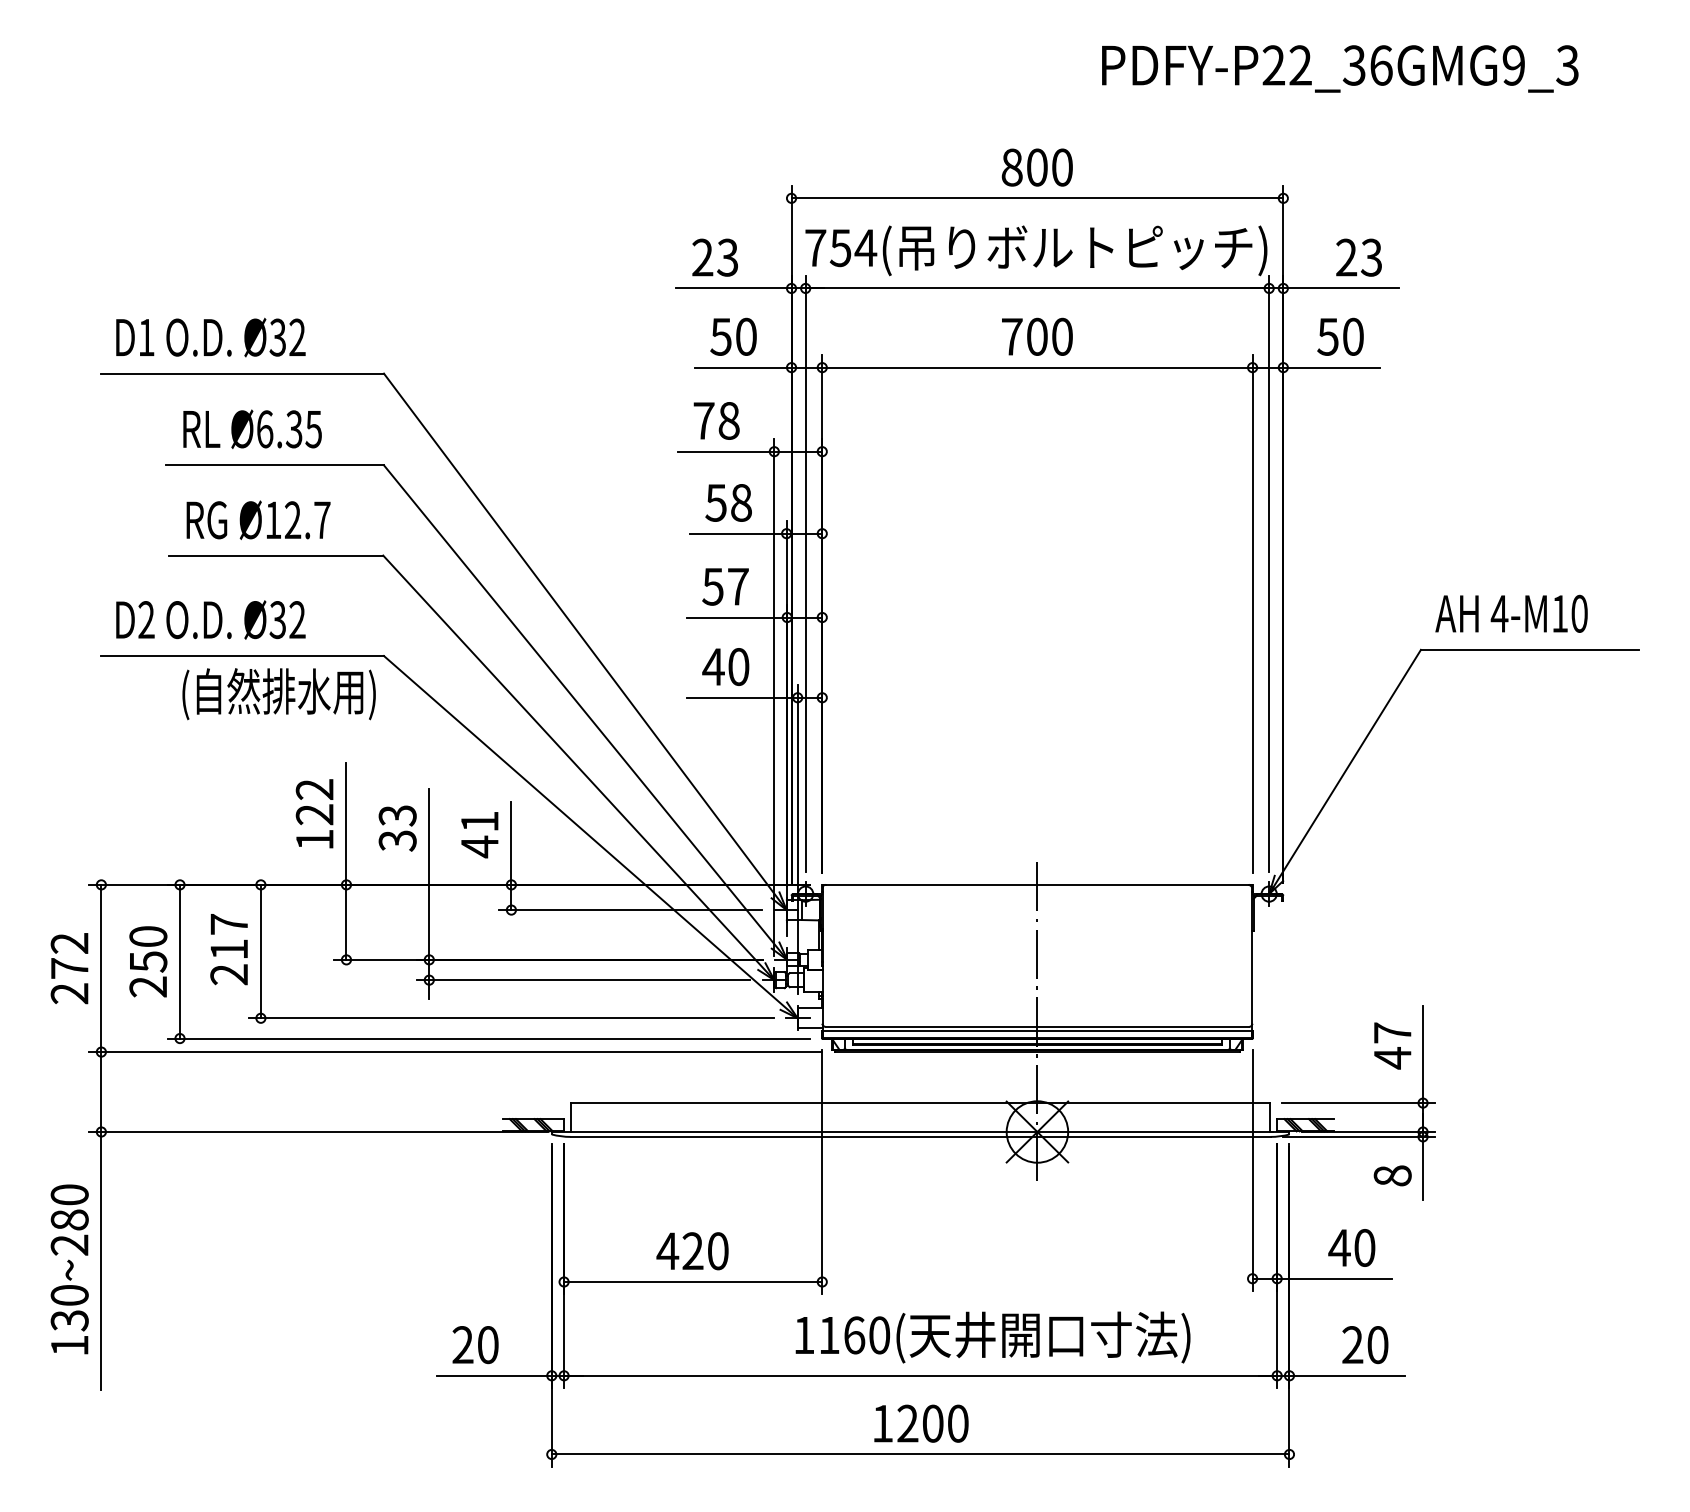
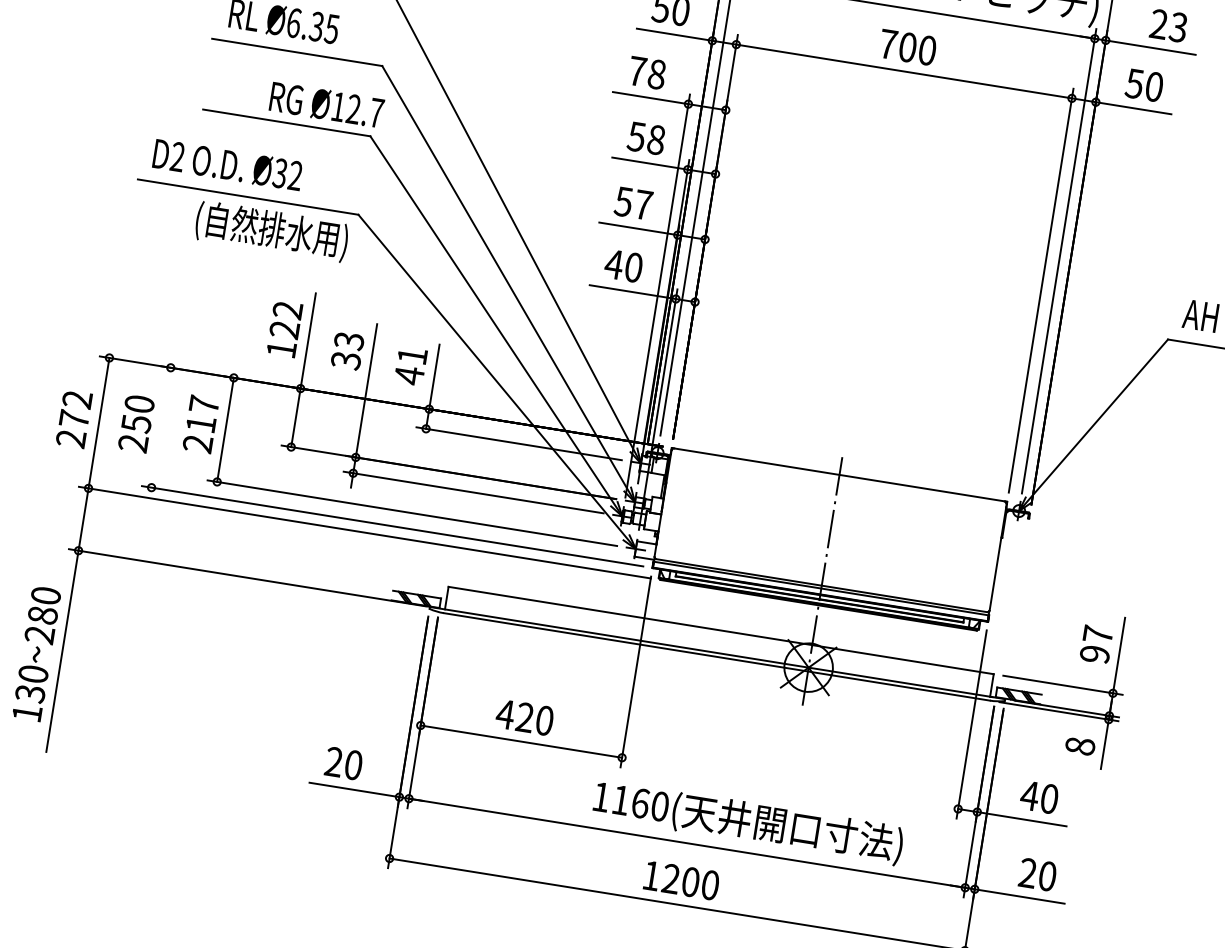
text: (258, 519) -> (326, 104), moved
line: (180, 961) -> (161, 427), removed
text: (1392, 1058) -> (1094, 654), 47 -> 97

